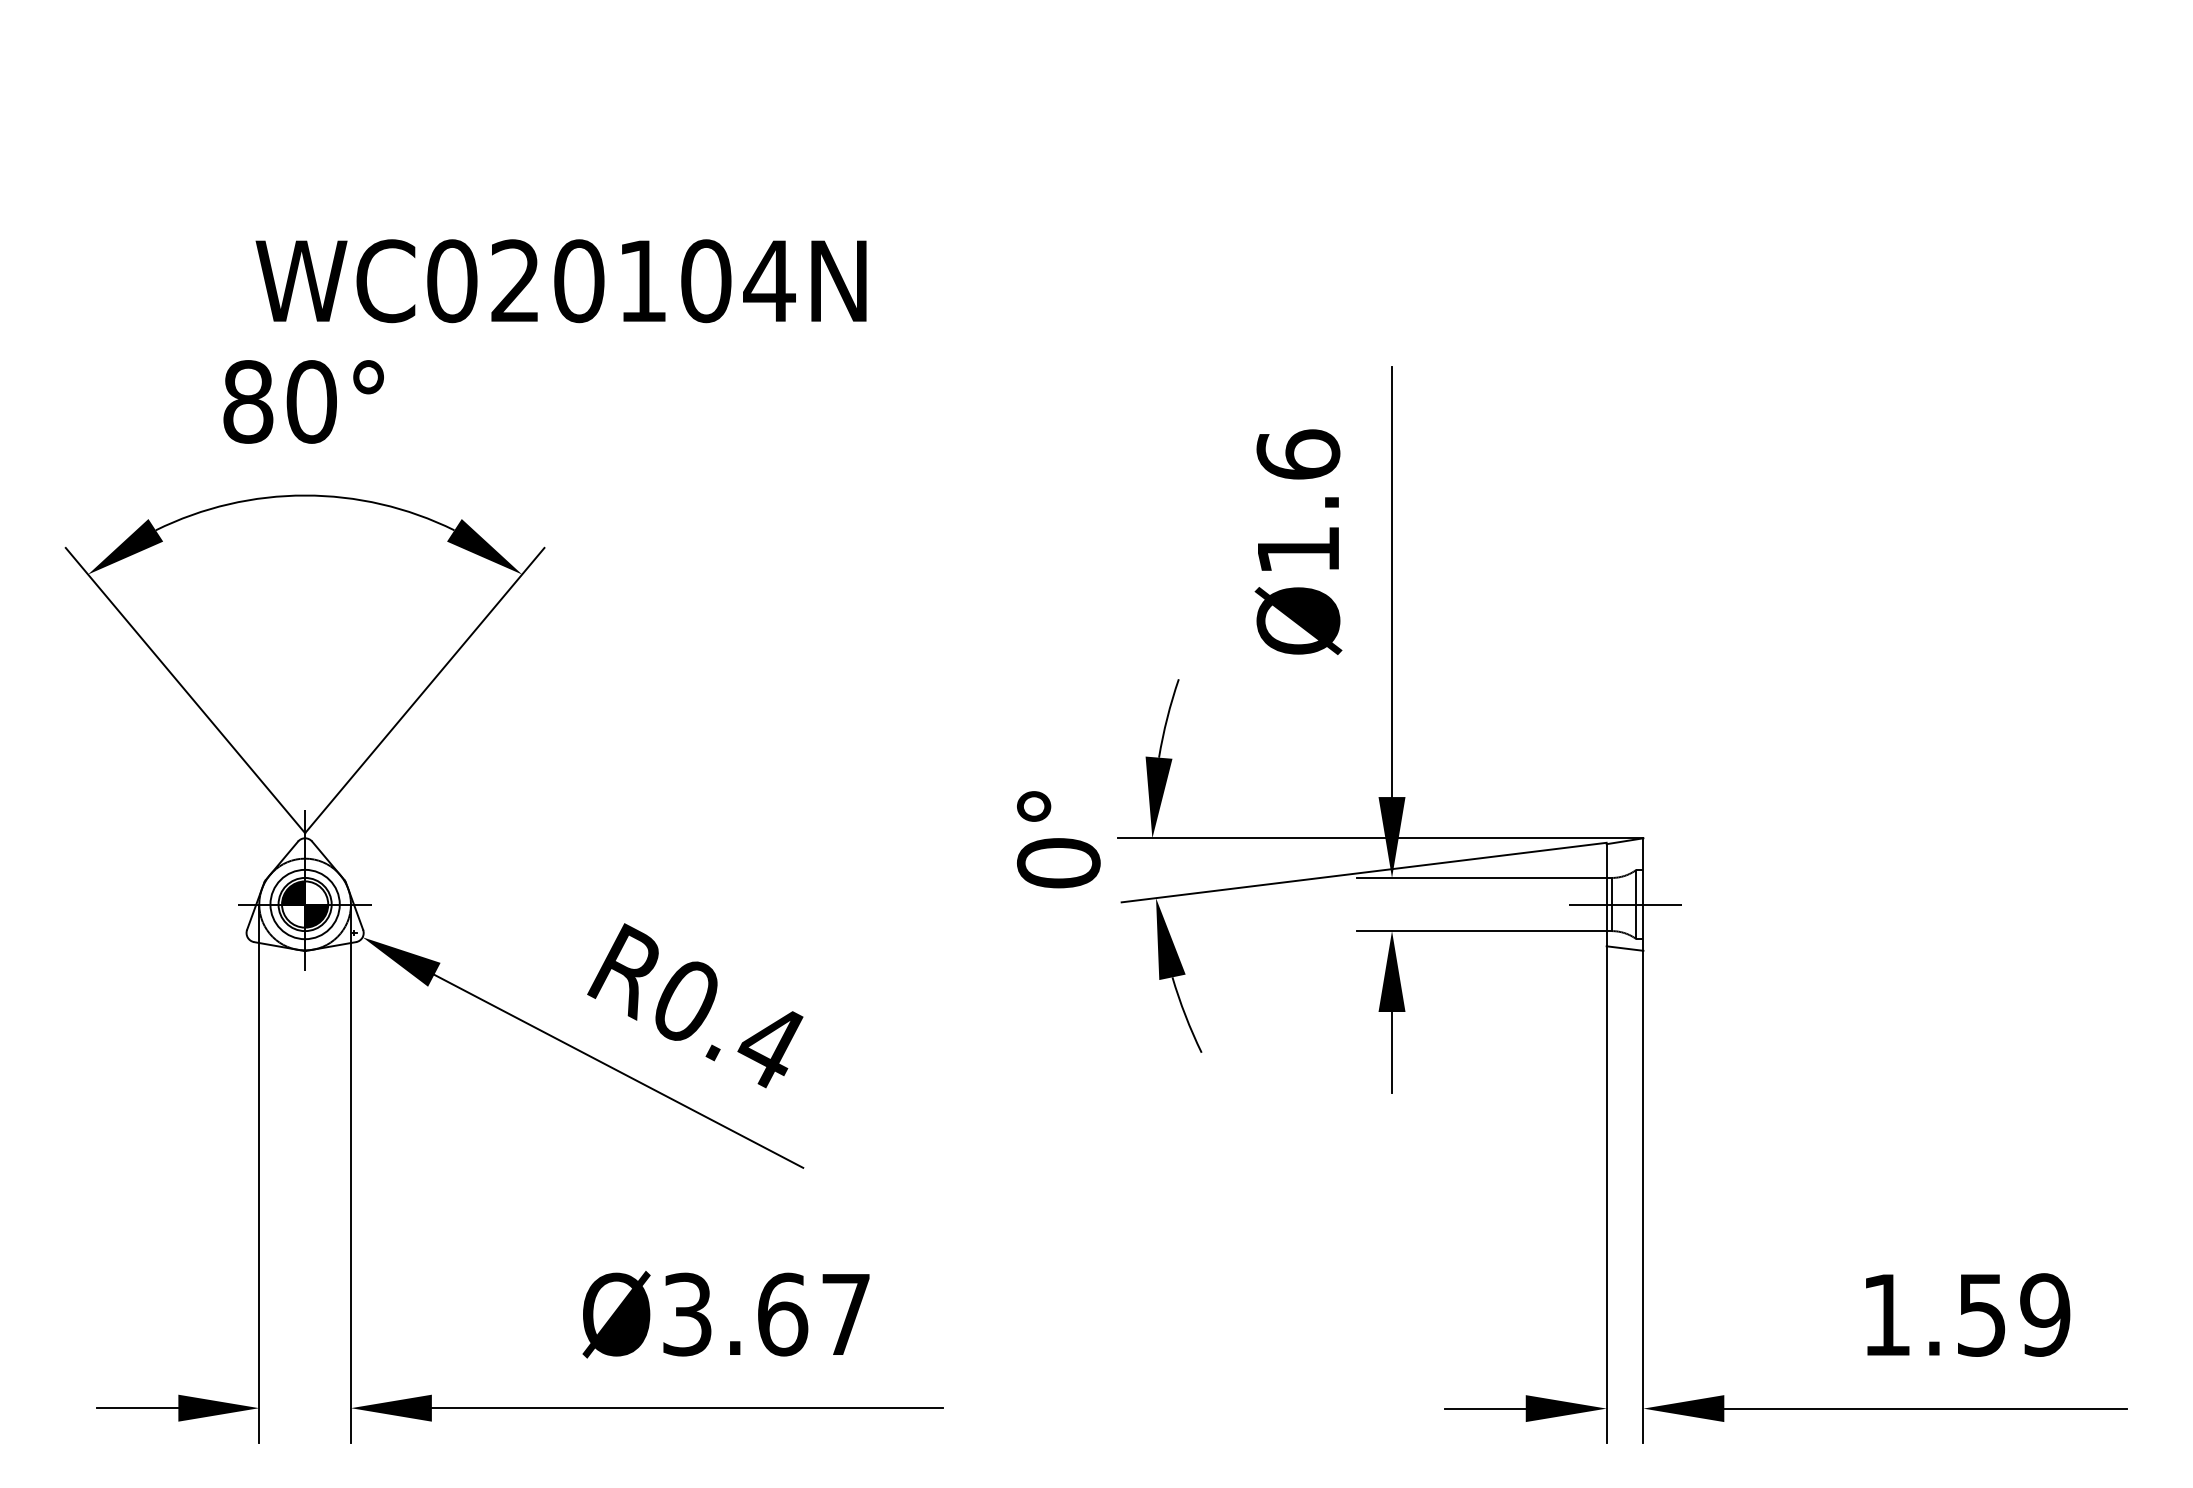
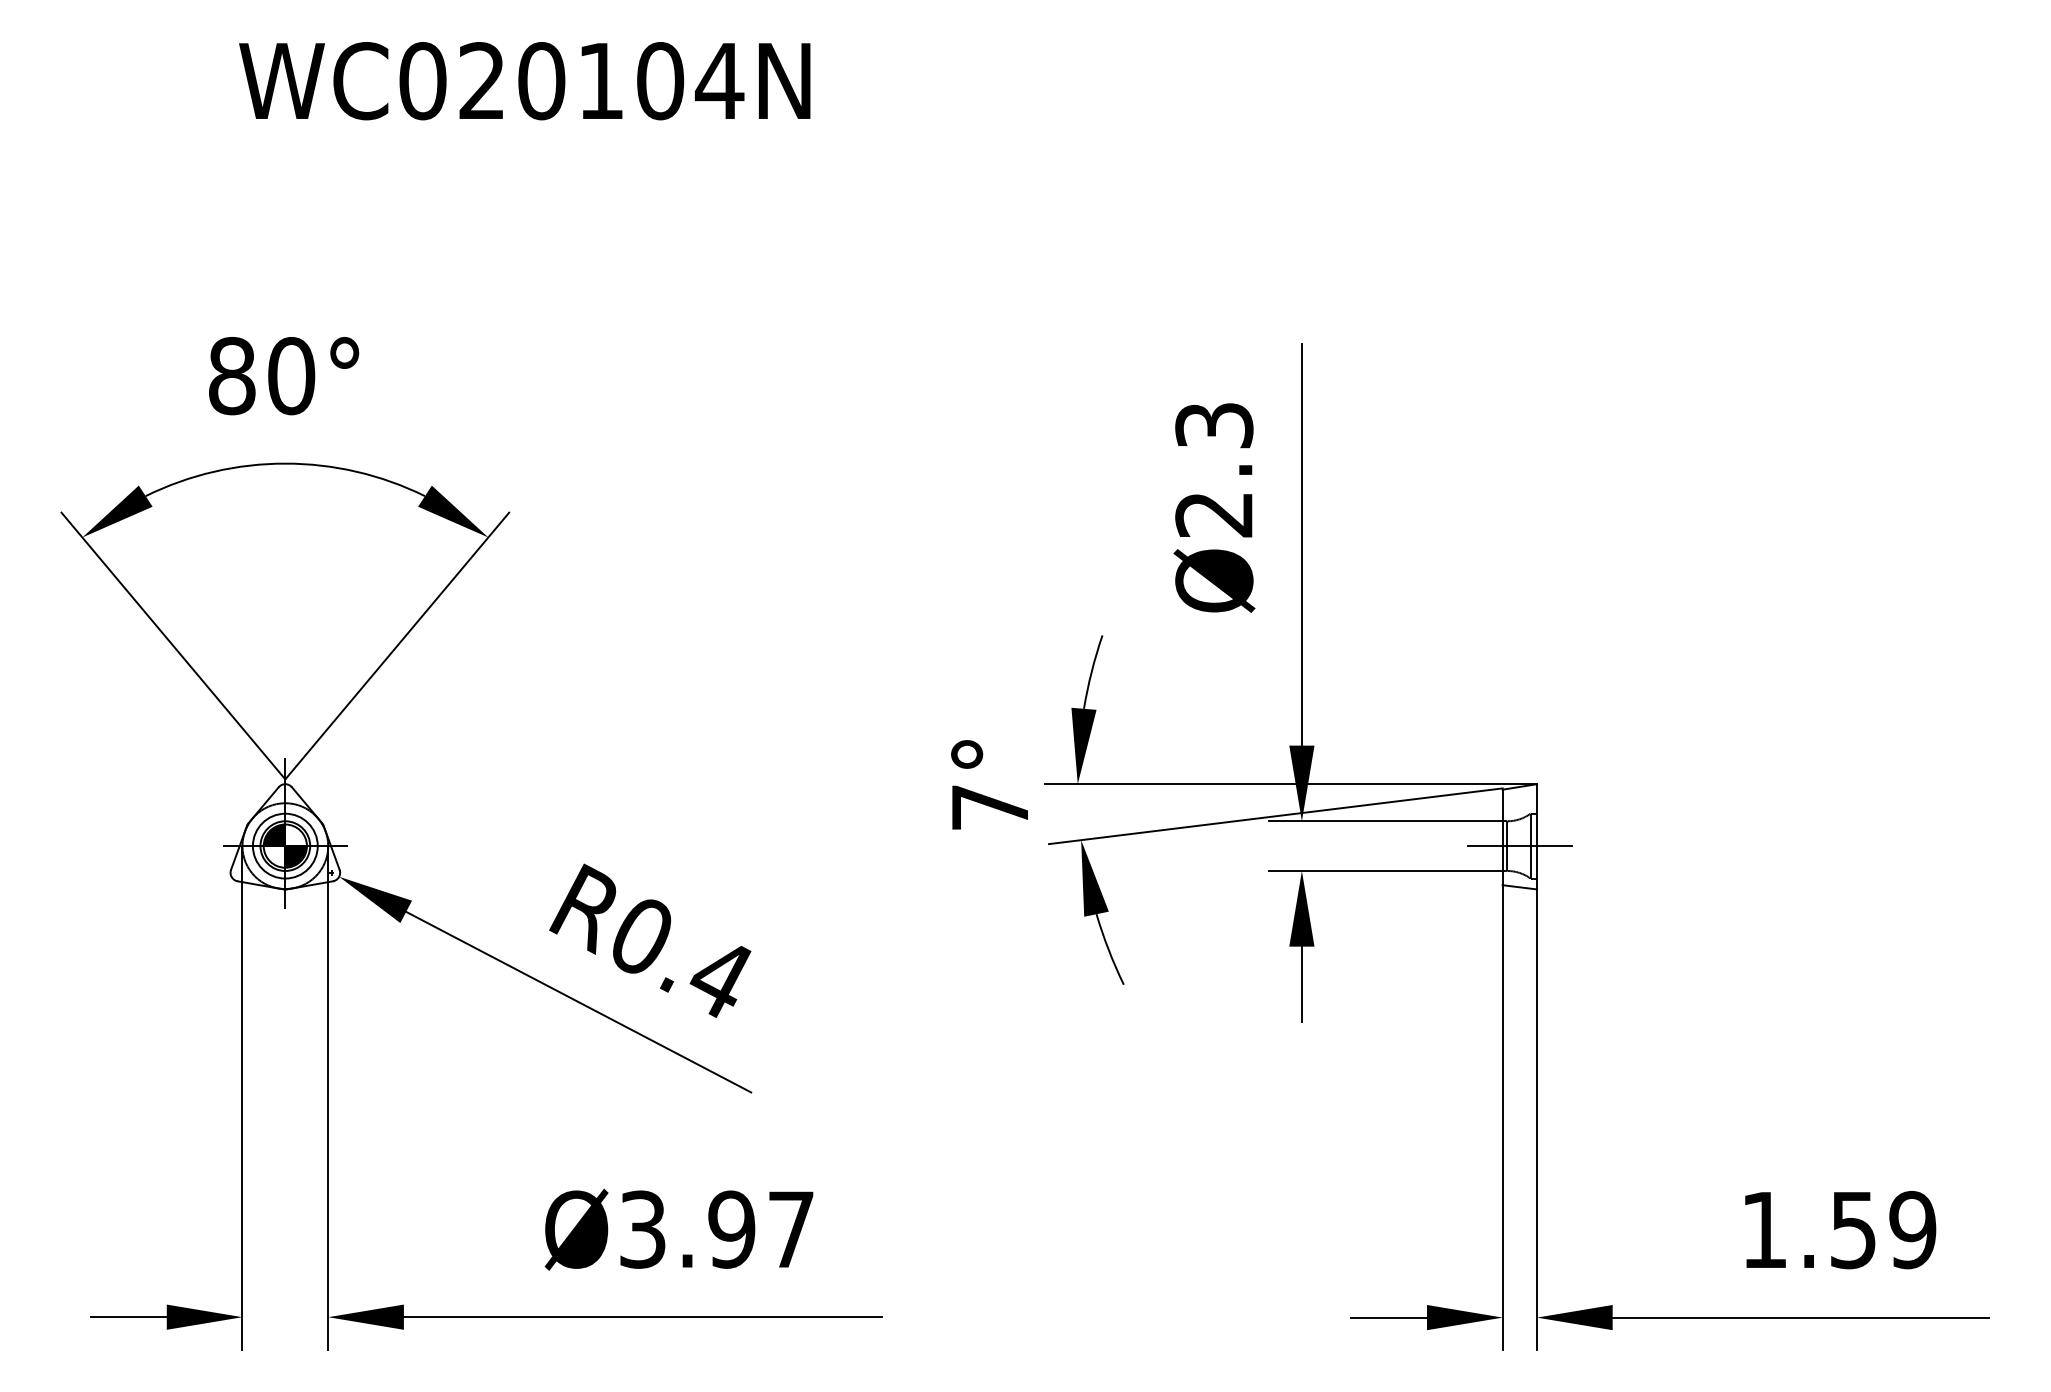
text: (560, 281) -> (524, 81), moved
text: (1298, 501) -> (1214, 469), Ø1.6 -> Ø2.3
text: (1059, 863) -> (990, 807), 0° -> 7°
text: (782, 1314) -> (731, 1229), Ø3.67 -> Ø3.97

